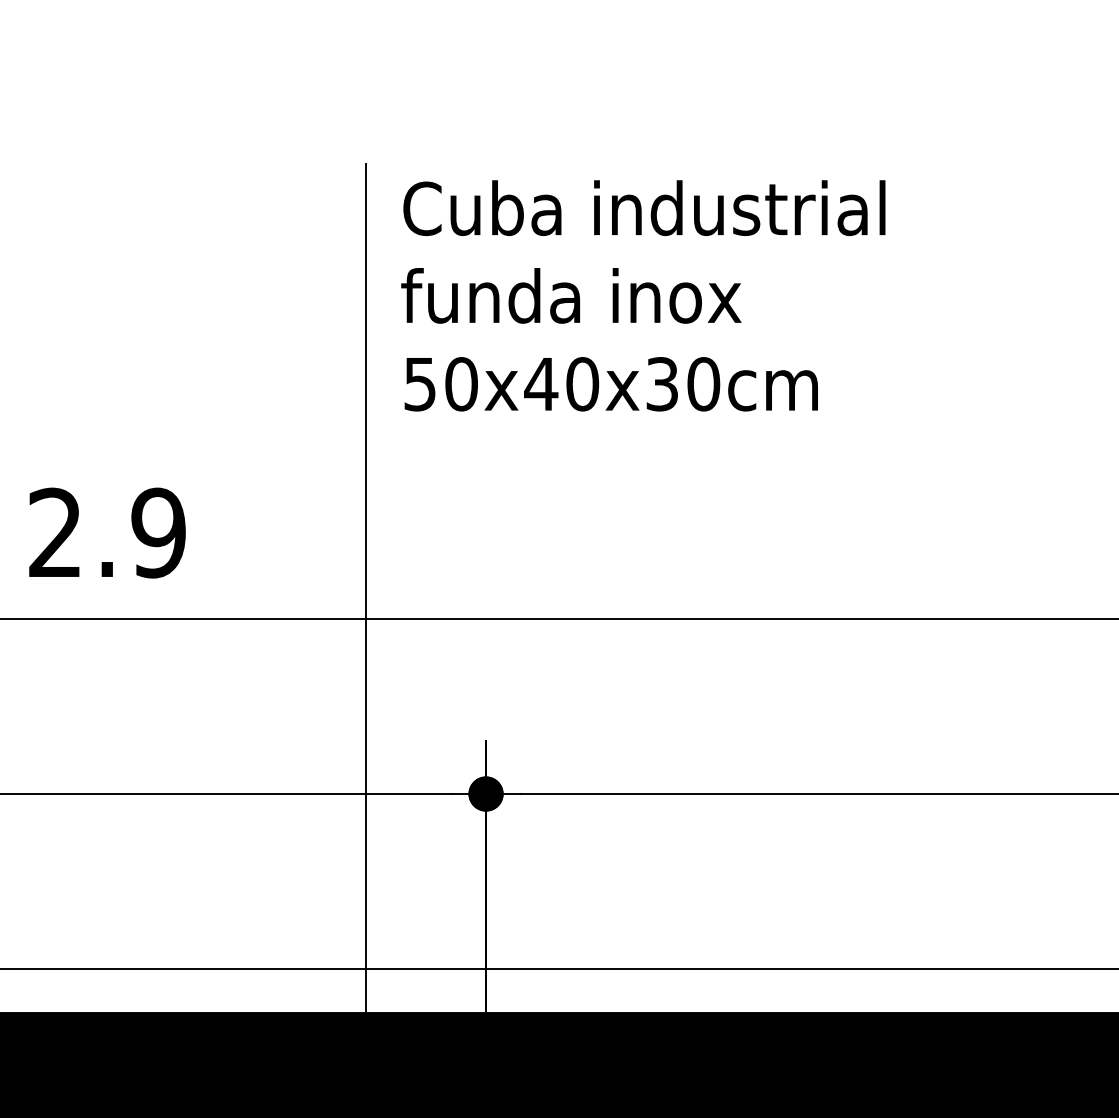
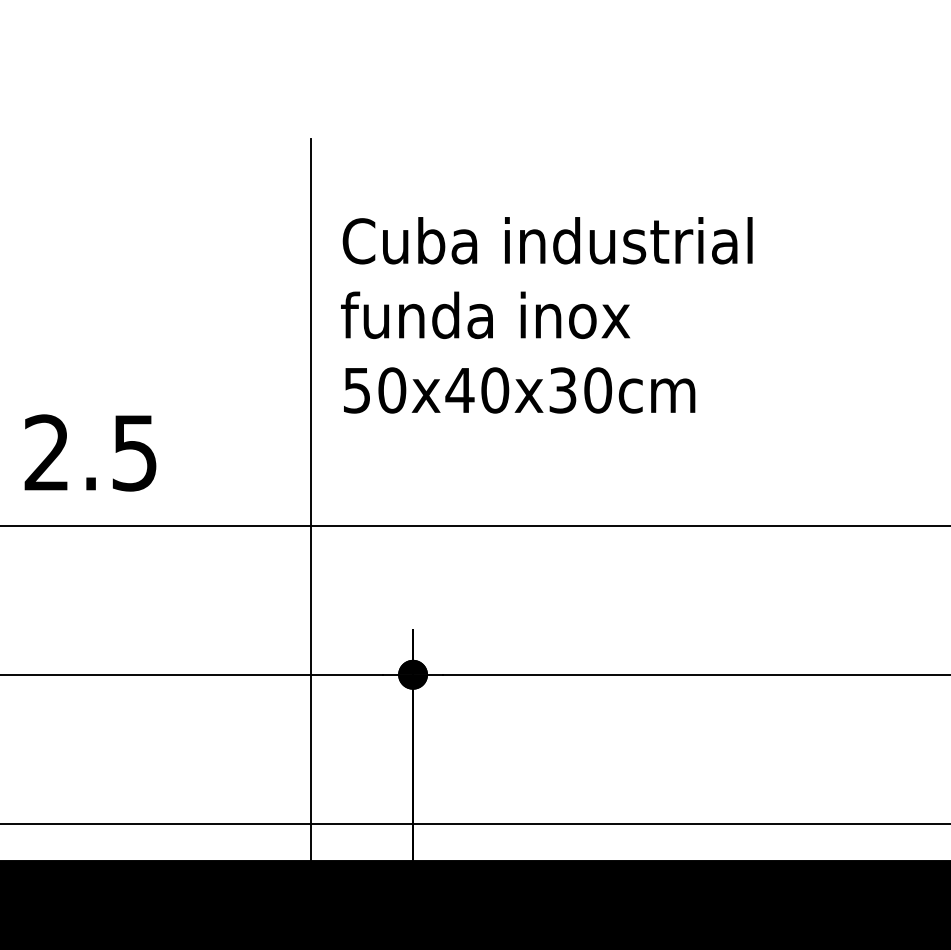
text: (643, 296) -> (546, 315), moved
text: (158, 532) -> (134, 452), 2.9 -> 2.5

